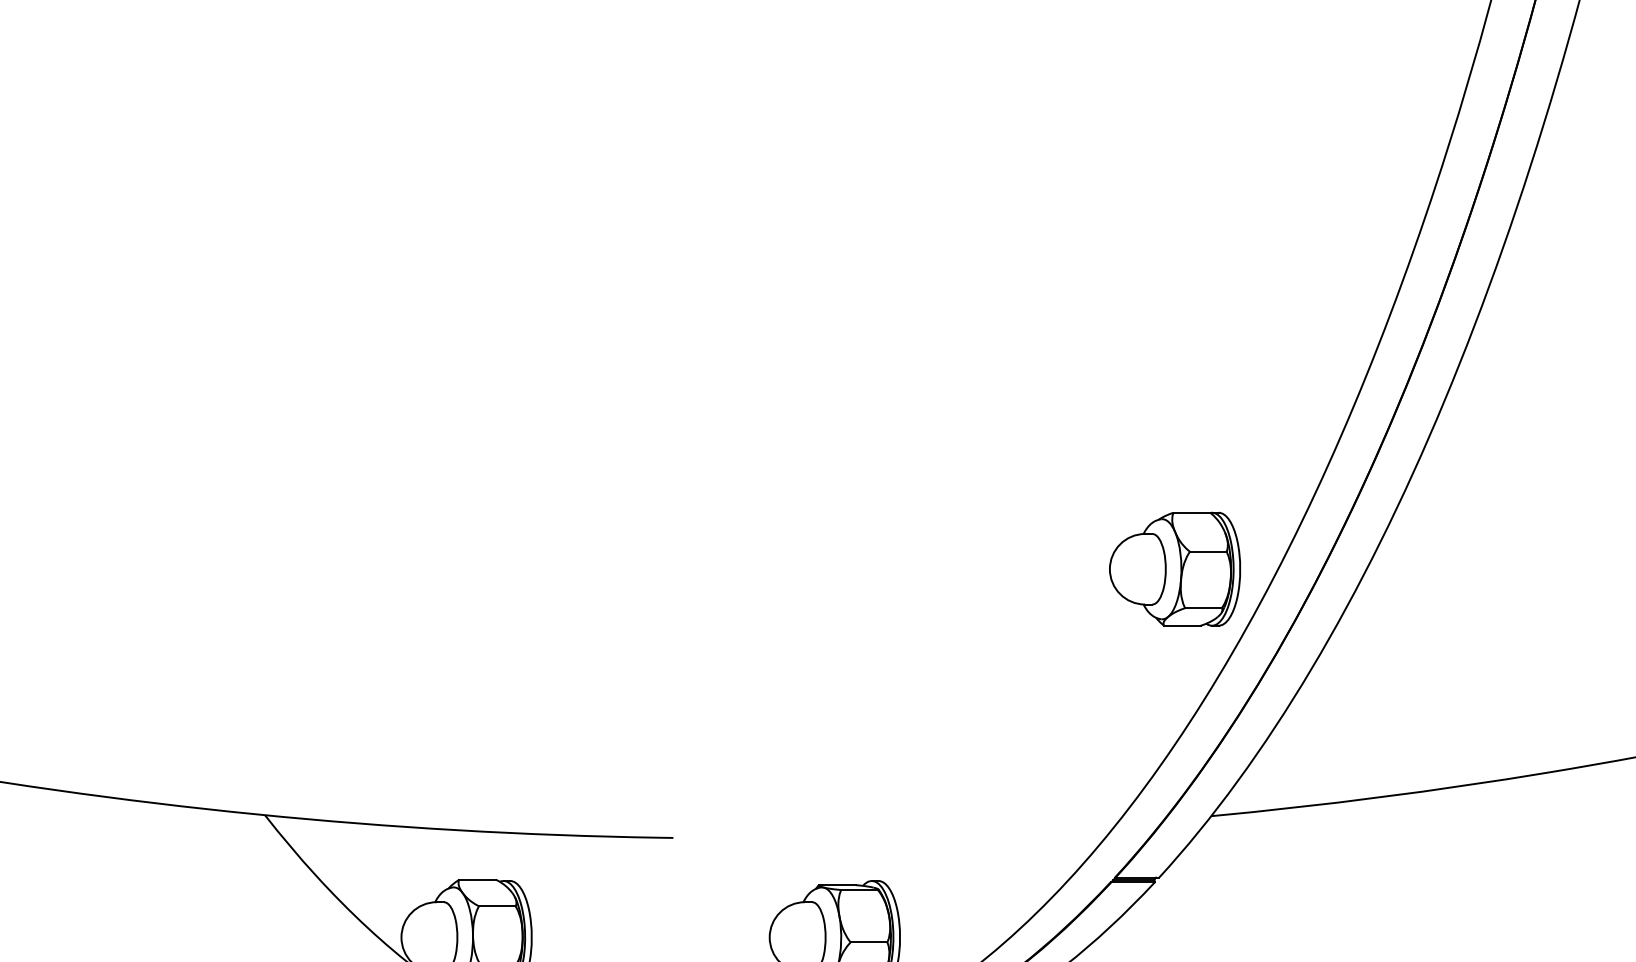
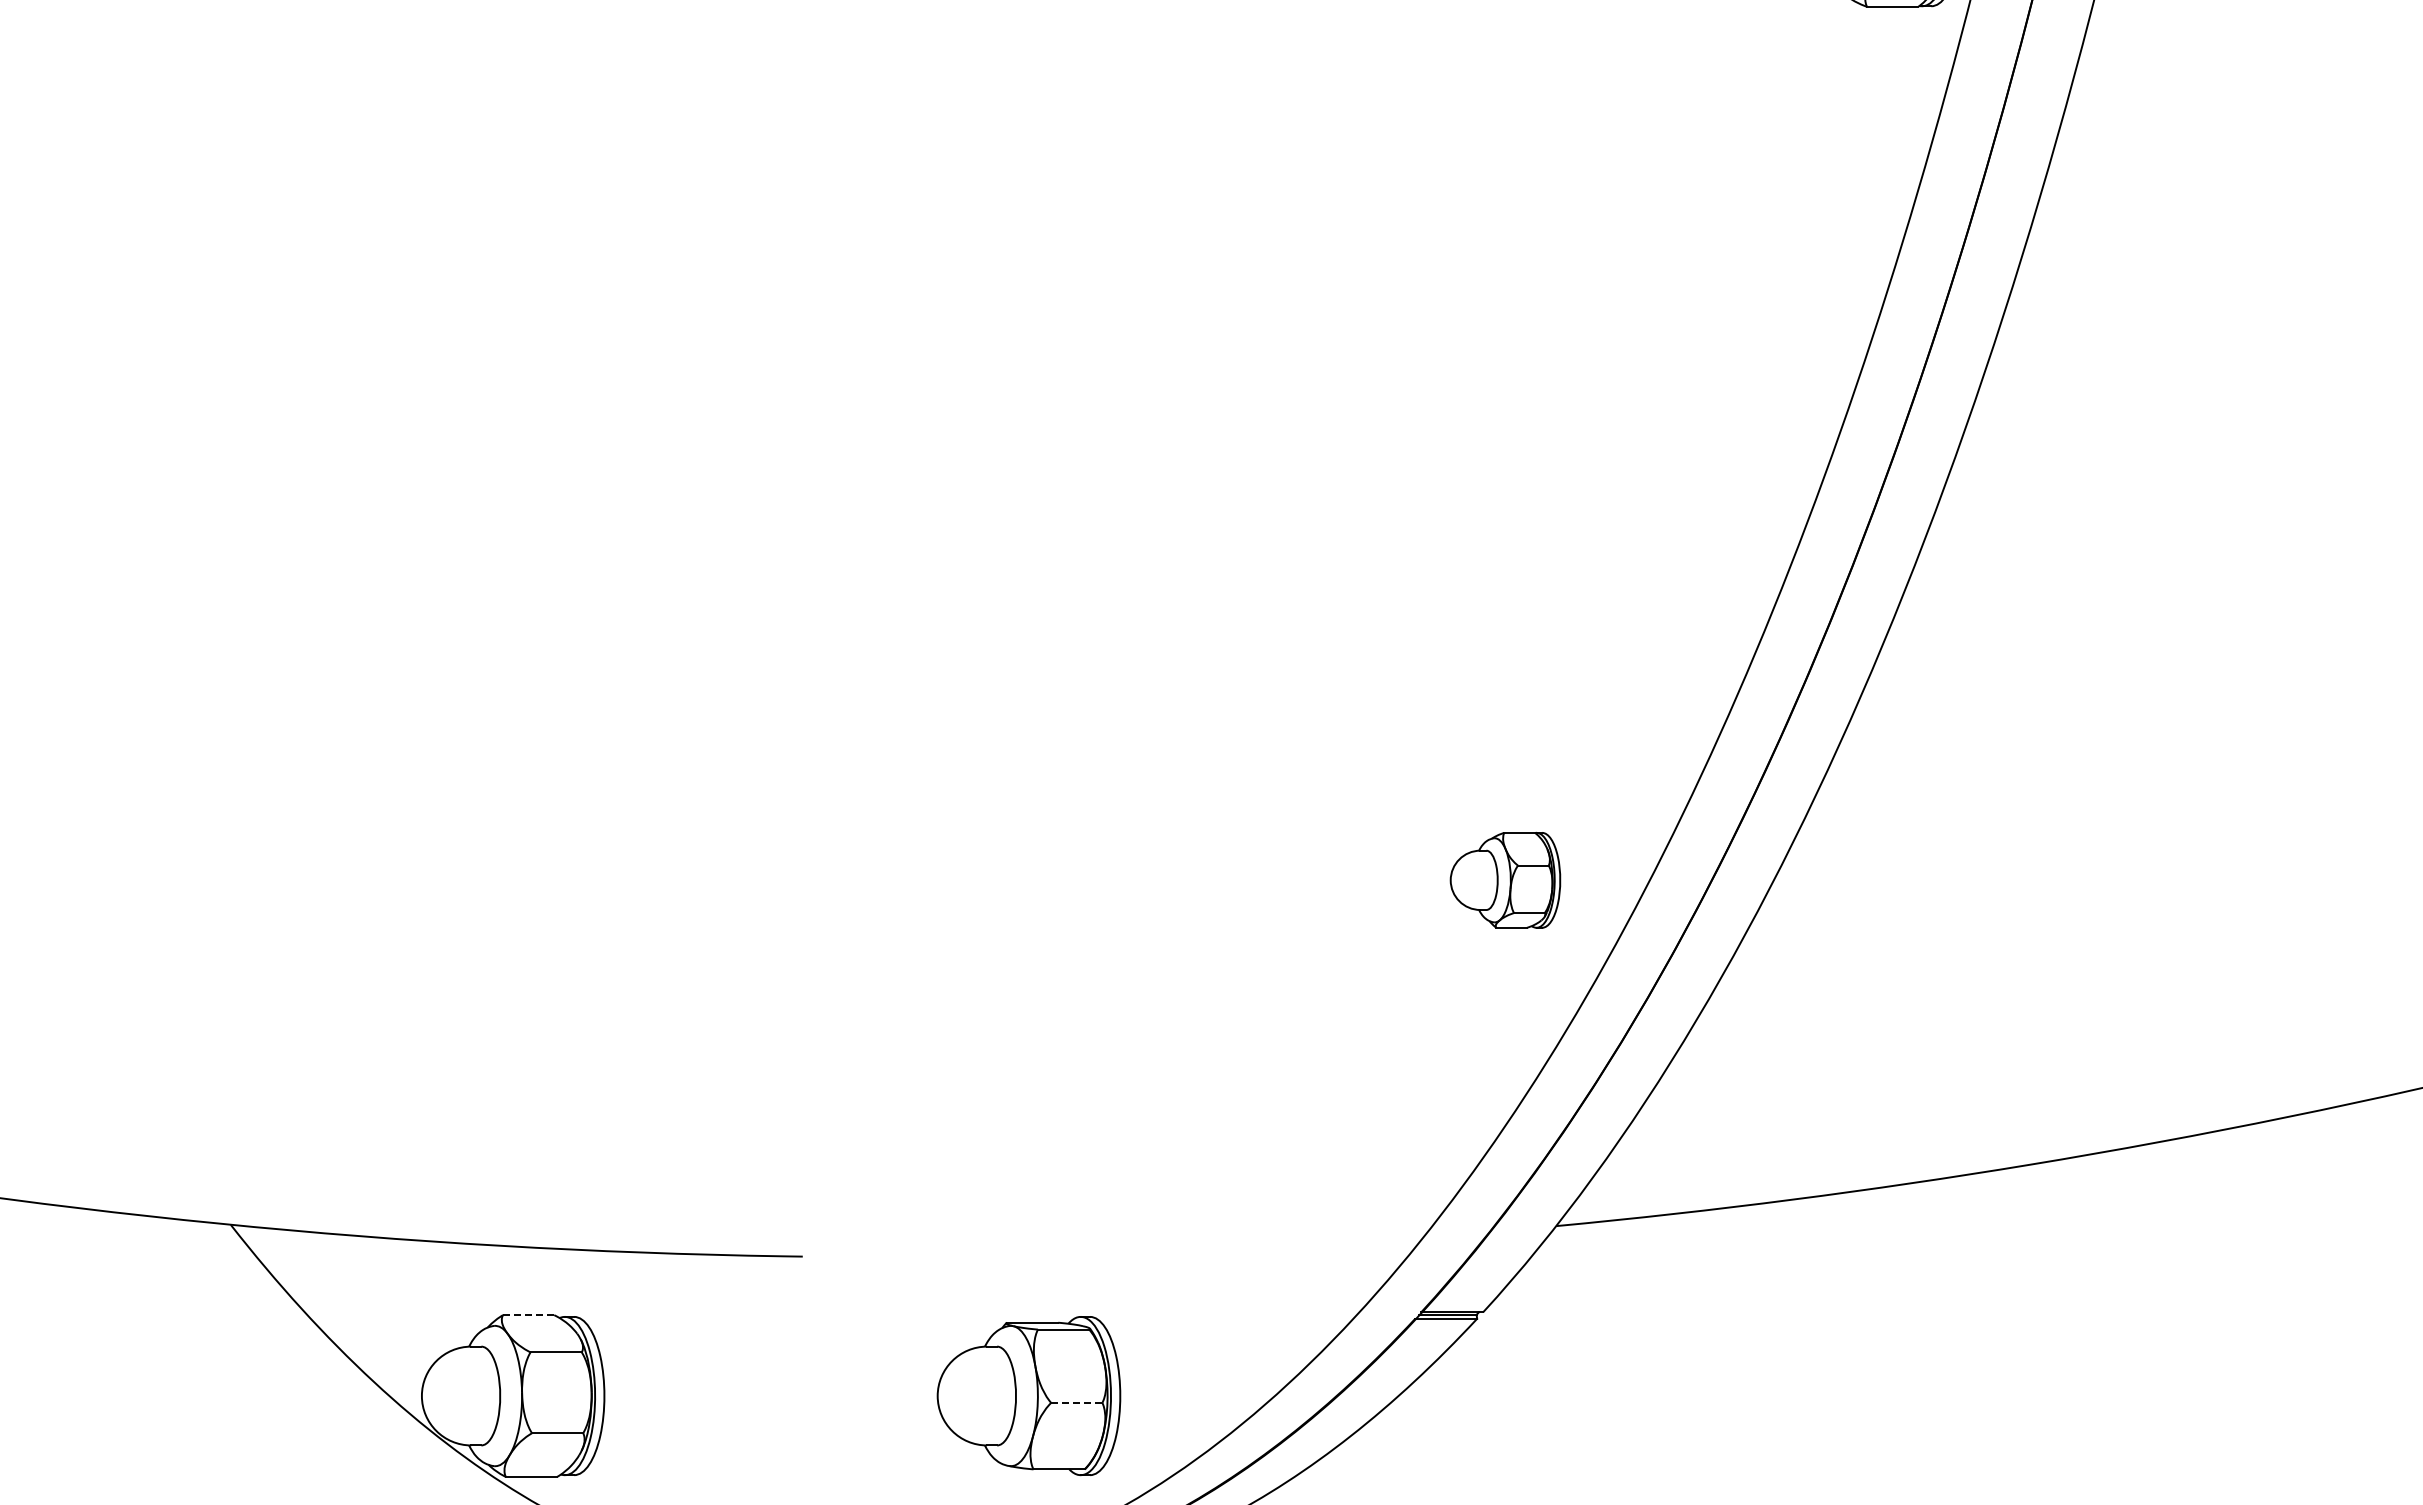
part: (1175, 569) -> (1505, 880), size x0.6
line: (477, 879) -> (528, 1315), solid -> dashed
line: (868, 942) -> (1076, 1402), solid -> dashed

